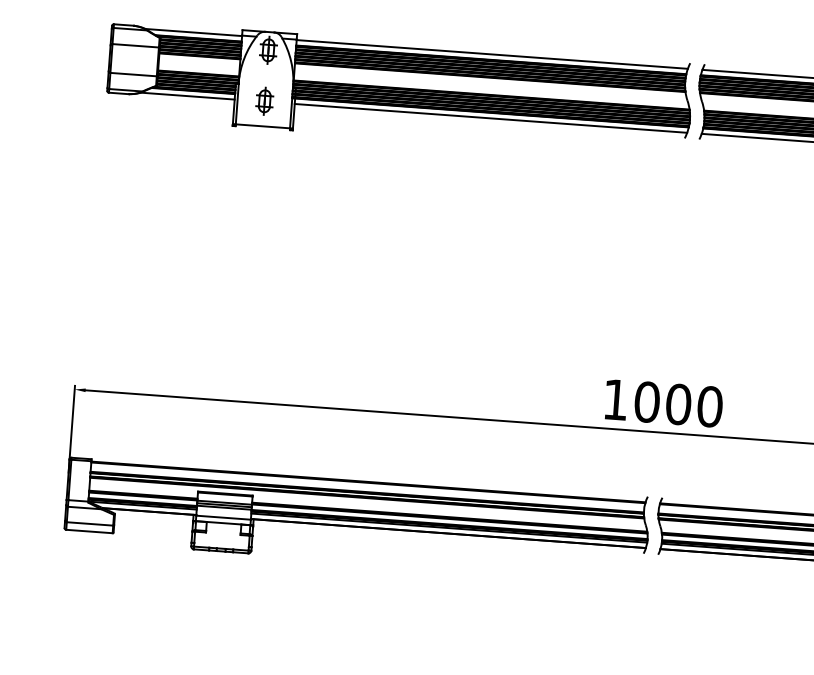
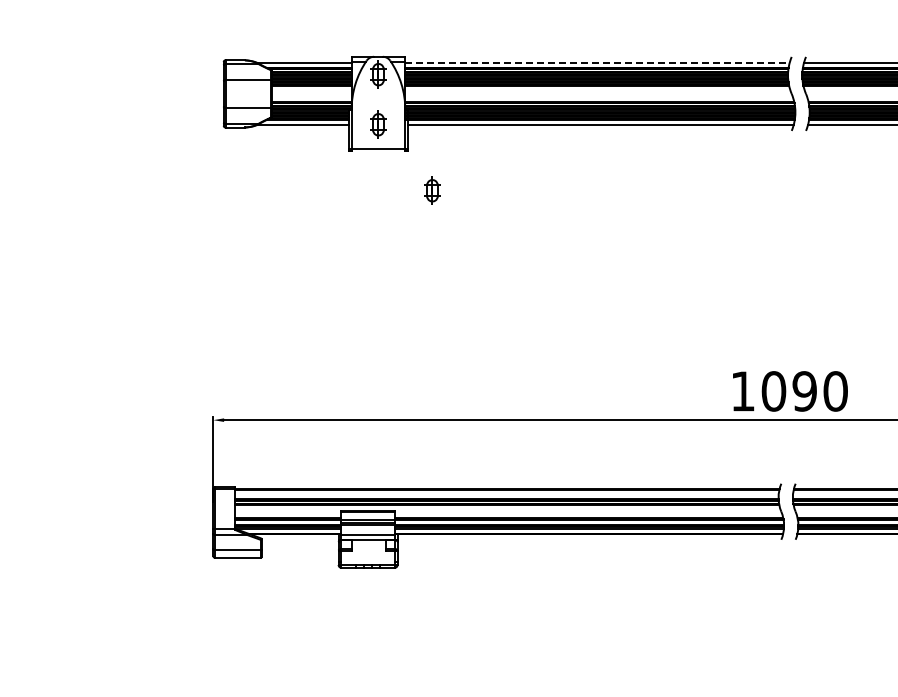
line: (493, 54) -> (598, 62), solid -> dashed
part: (314, 172) -> (432, 190), added
text: (678, 404) -> (804, 391), 1000 -> 1090

